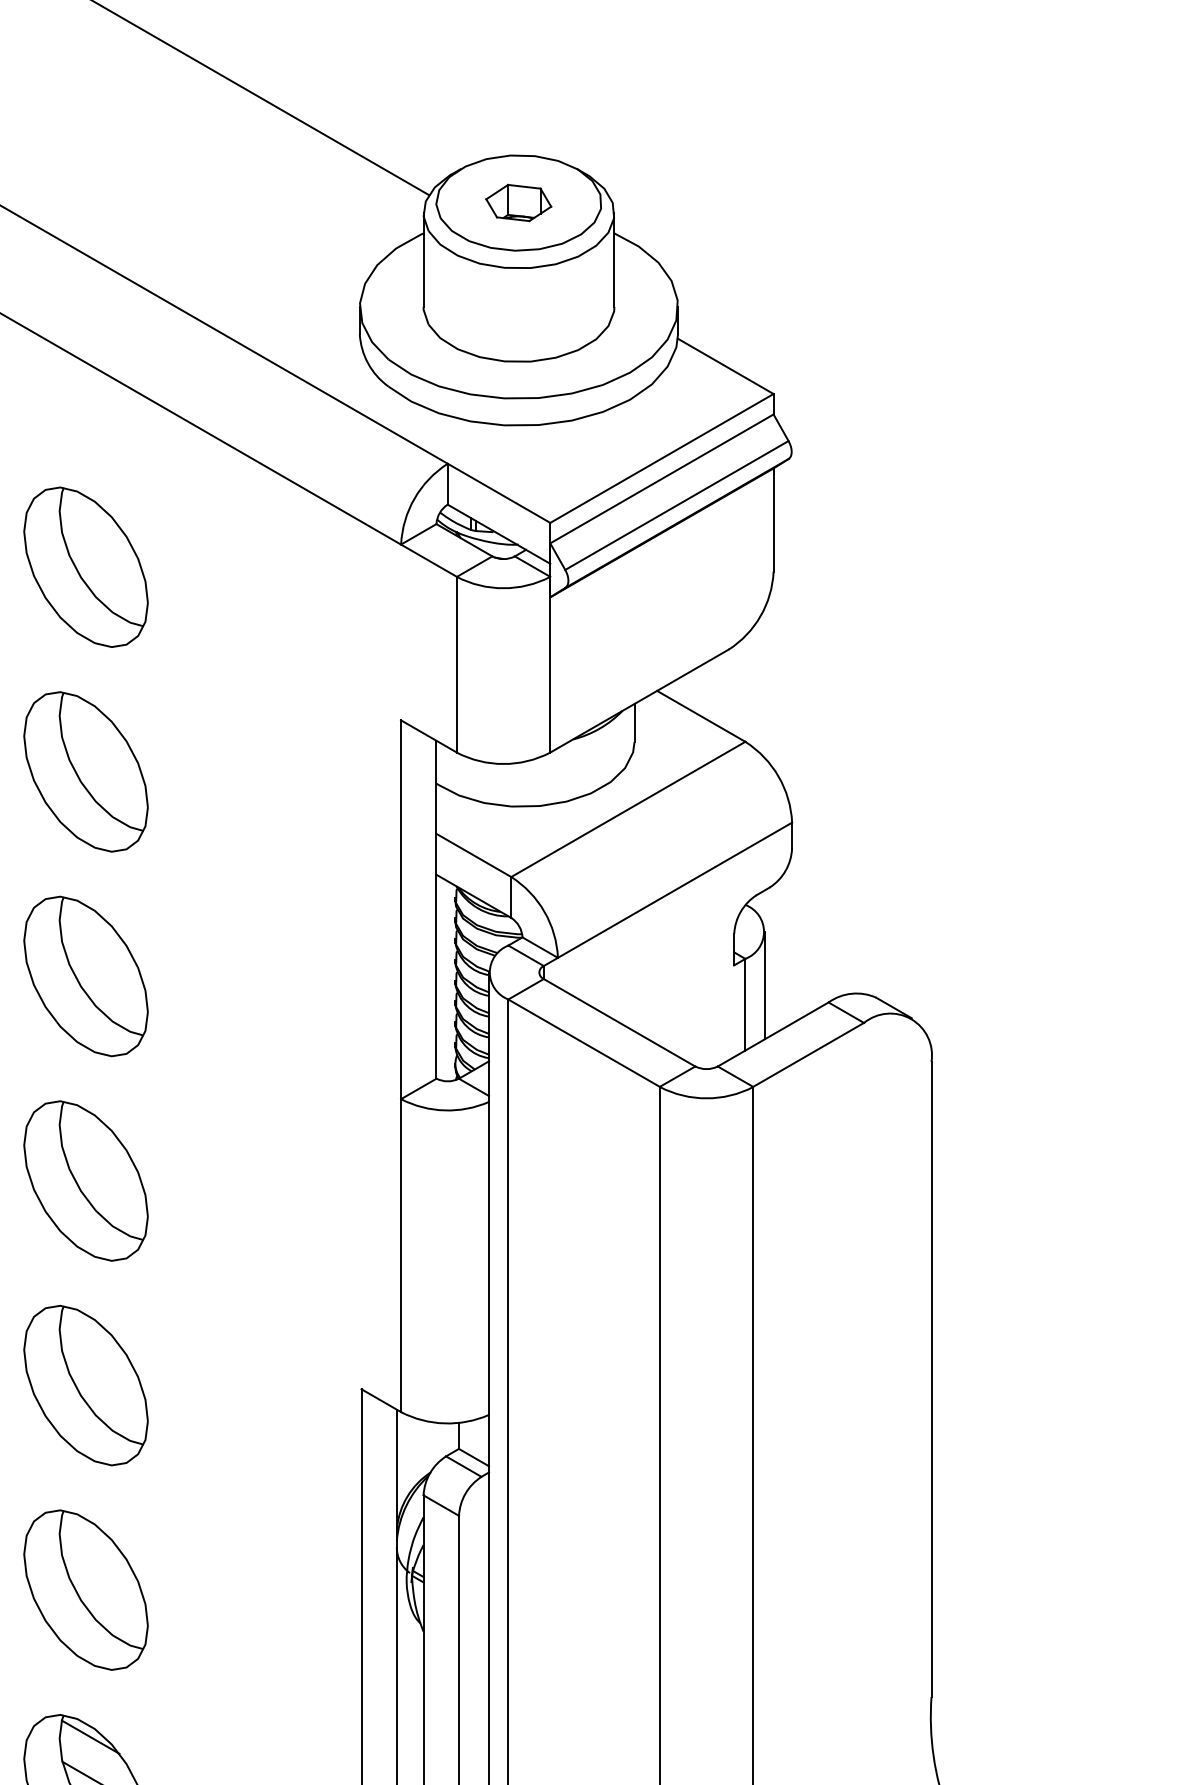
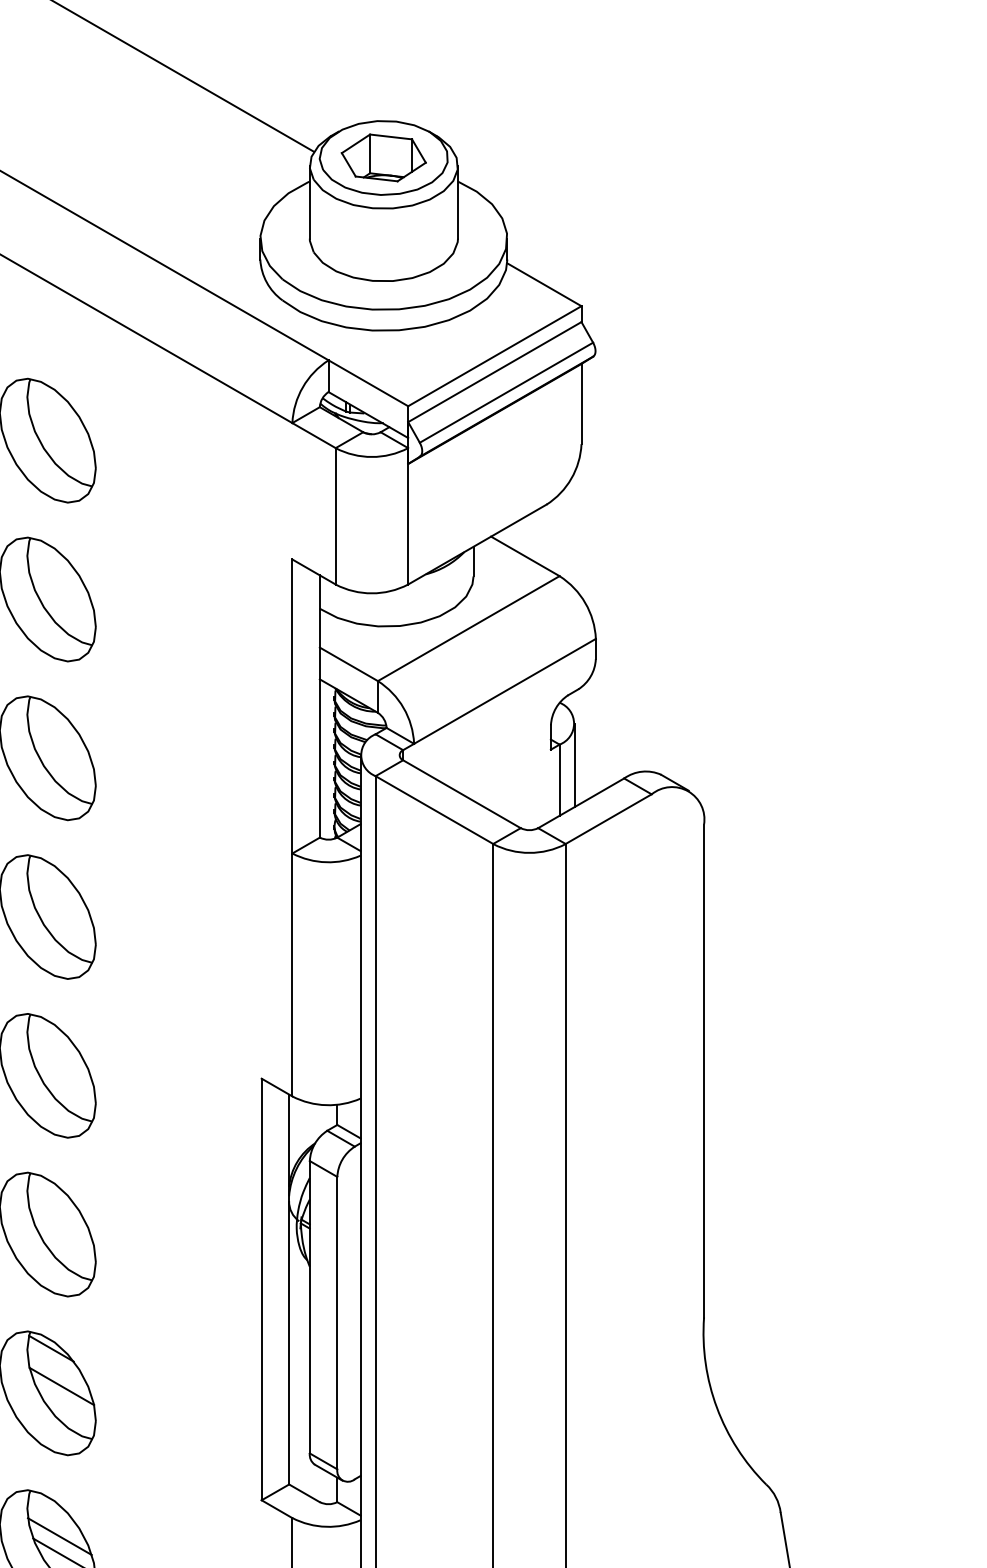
part: (518, 202) -> (383, 157), size x1.67

